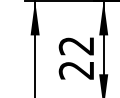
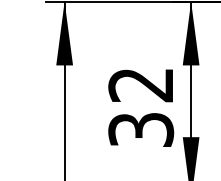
text: (76, 70) -> (140, 130), 22 -> 32

